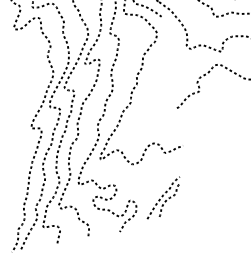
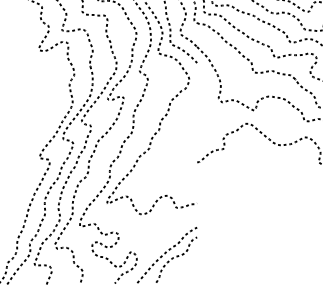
part: (163, 198) -> (166, 255), size x1.43

